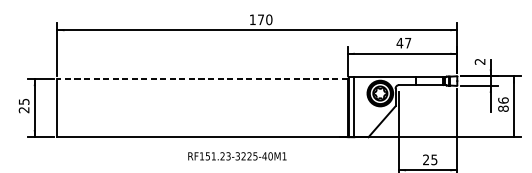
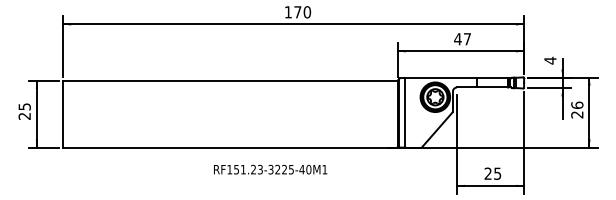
text: (480, 61) -> (550, 60), 2 -> 4
line: (201, 78) -> (229, 80), dashed -> solid
text: (503, 108) -> (577, 114), 86 -> 26

